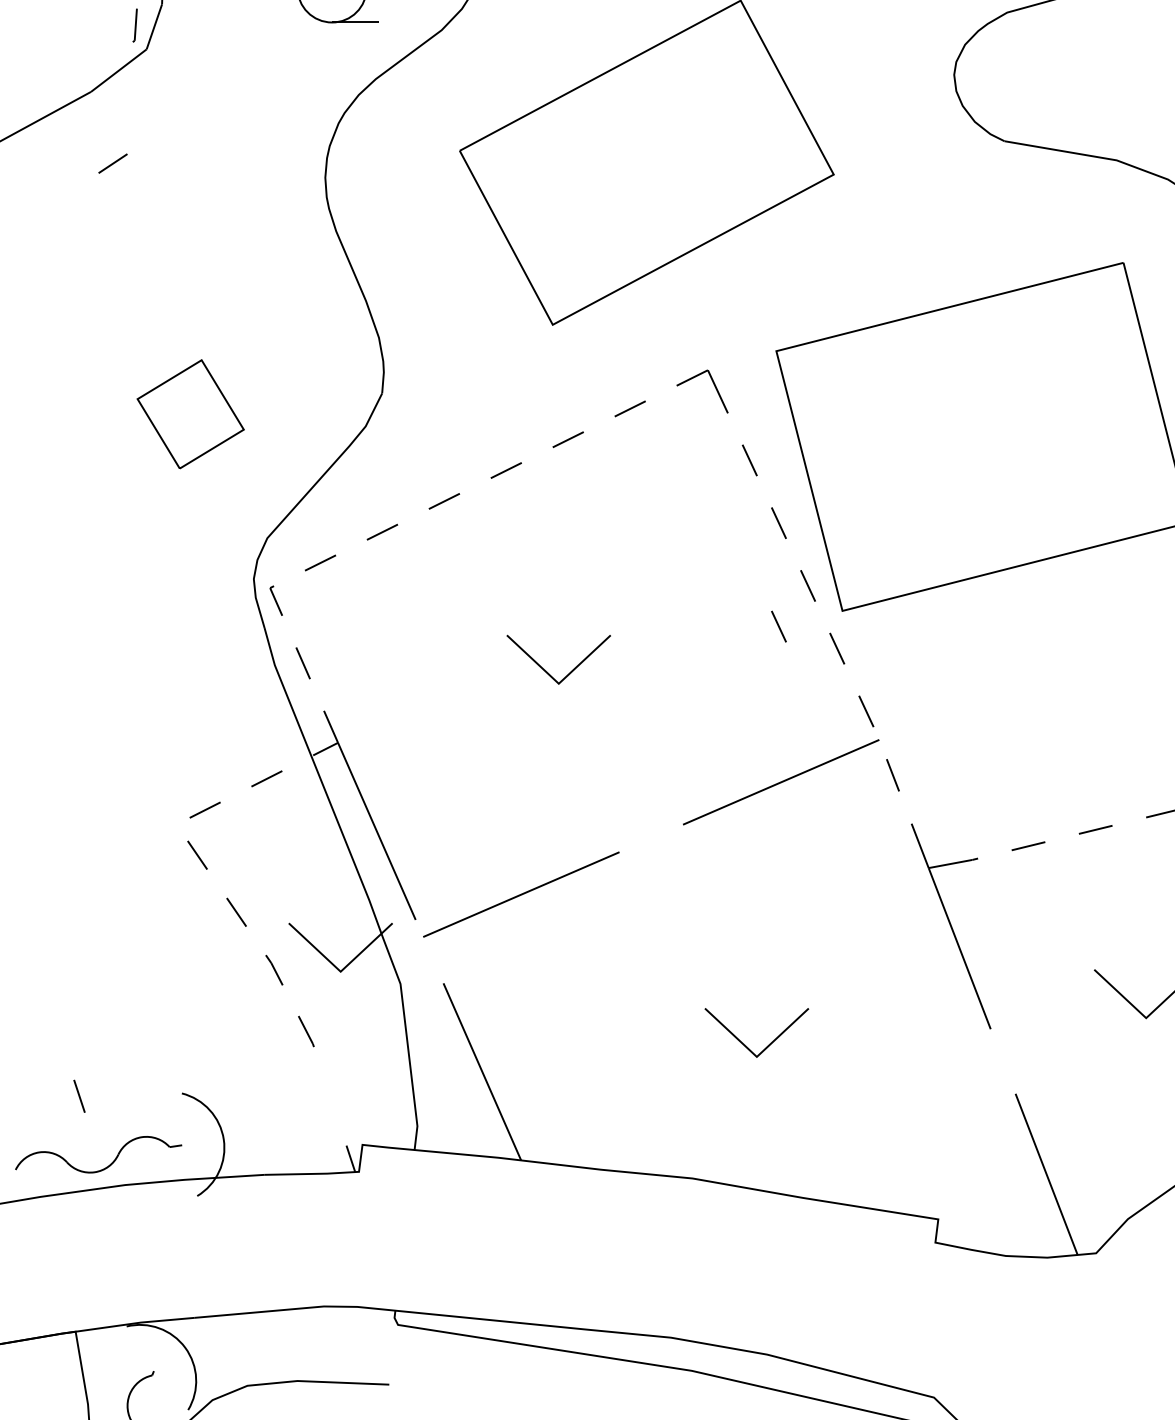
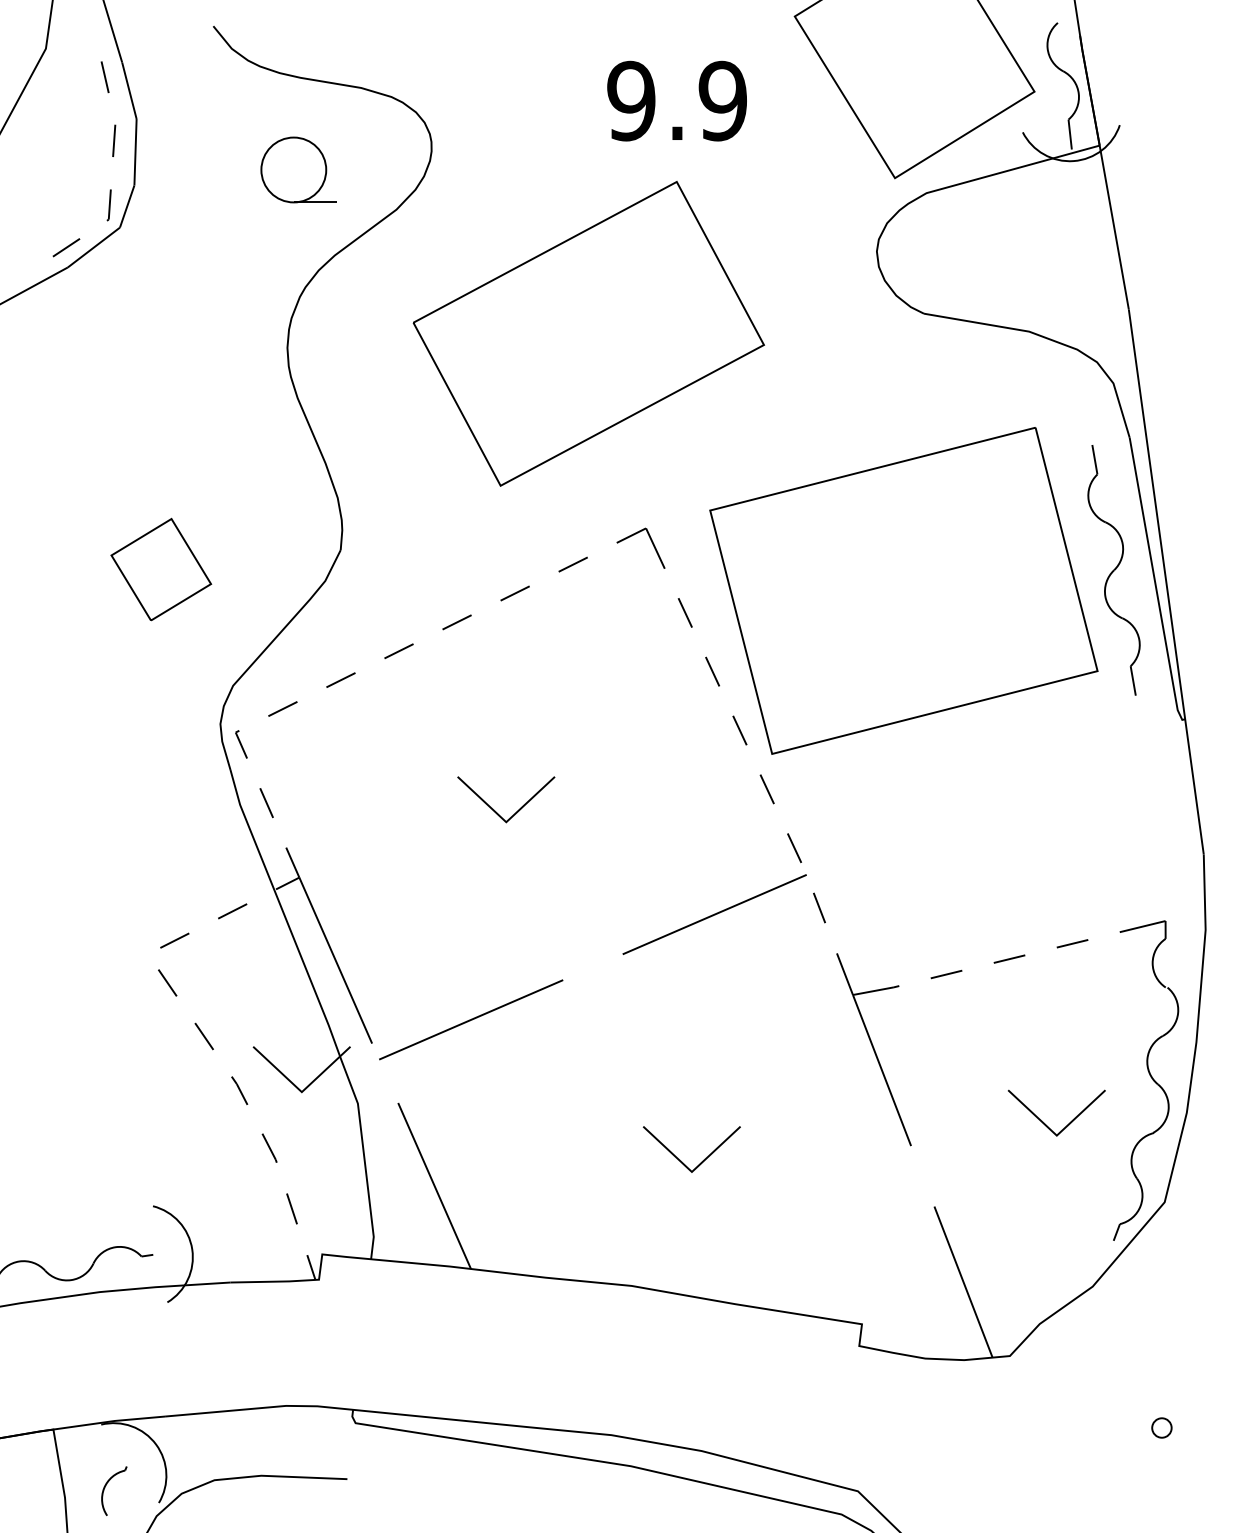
line: (113, 163) -> (66, 247), moved
line: (778, 626) -> (712, 768), removed
line: (78, 1095) -> (291, 1208), moved

